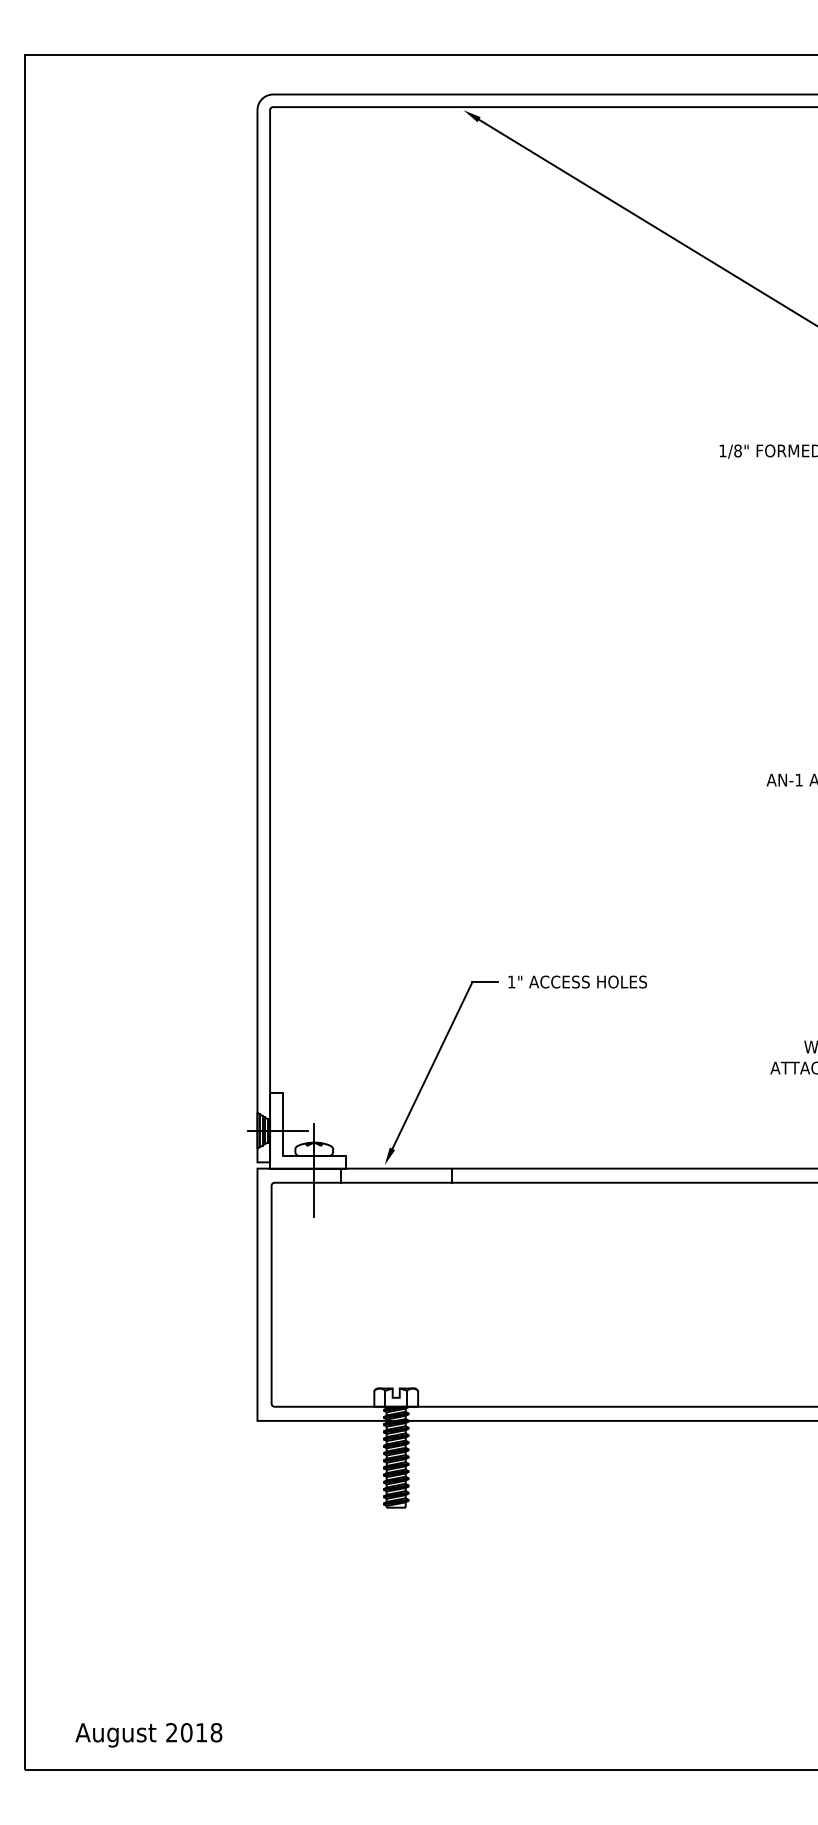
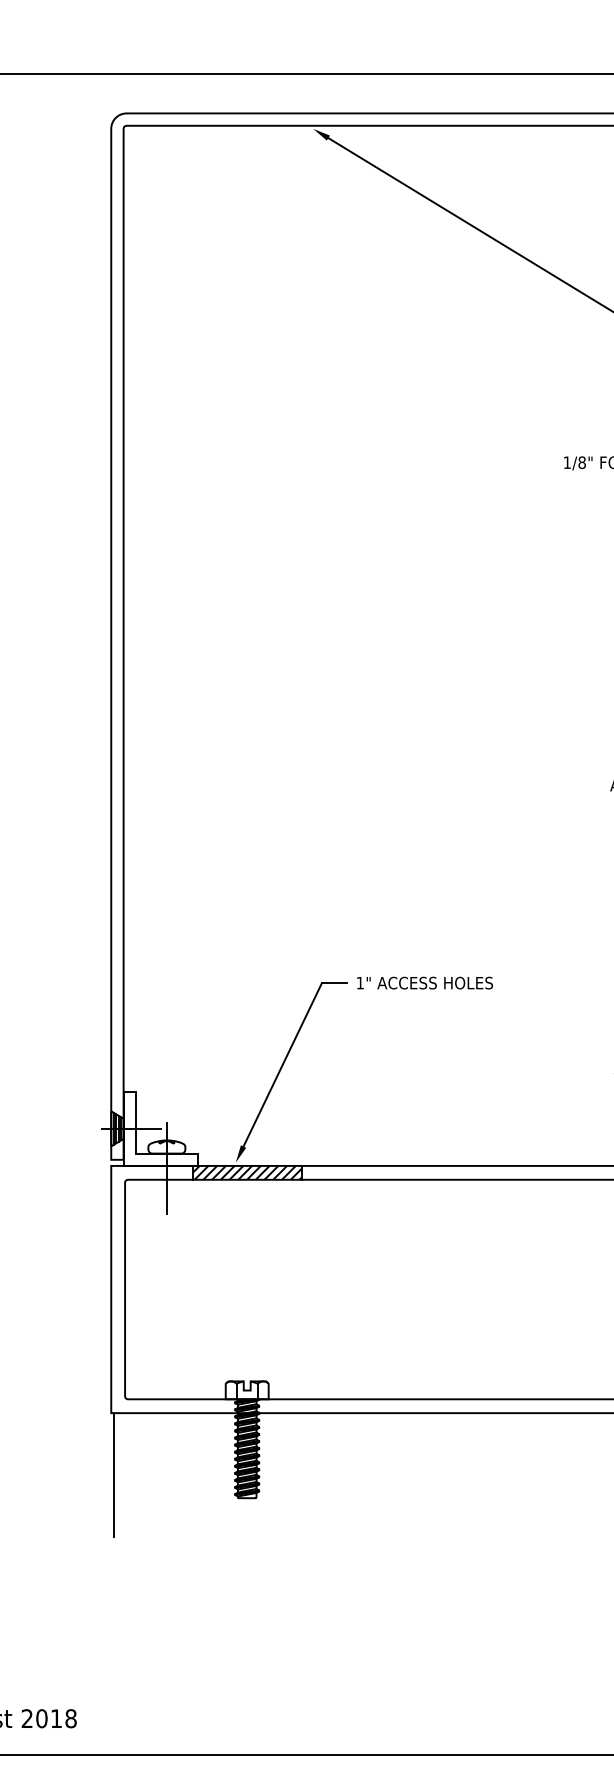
hatch: (395, 1175) -> (246, 1172), added
line: (260, 1483) -> (114, 1474), added

